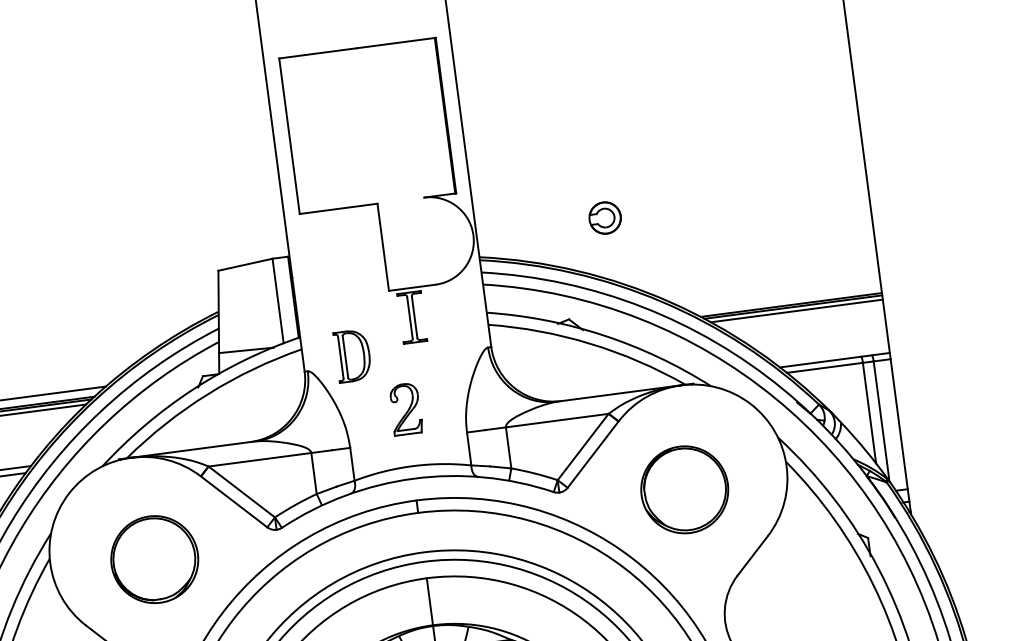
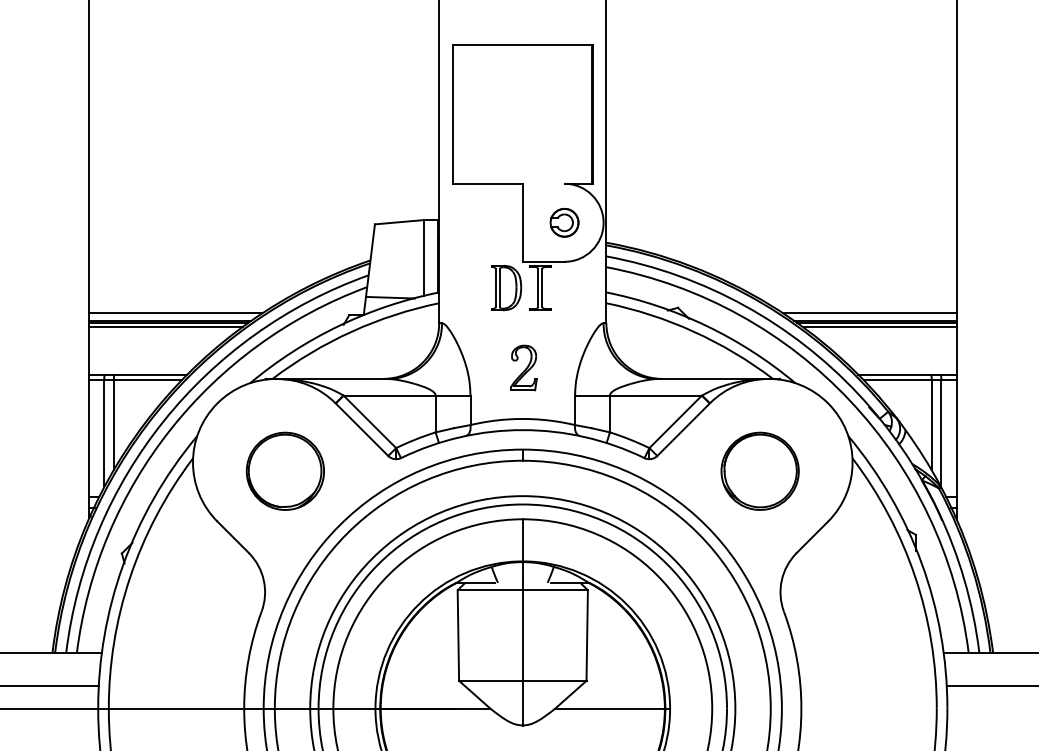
part: (605, 217) -> (564, 222), moved
line: (783, 297) -> (869, 313), added
part: (352, 355) -> (506, 287), moved

